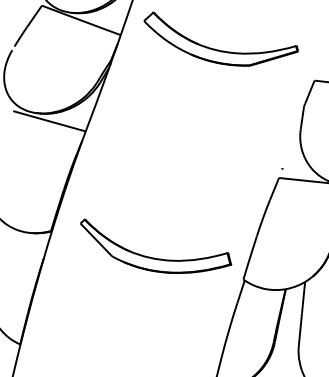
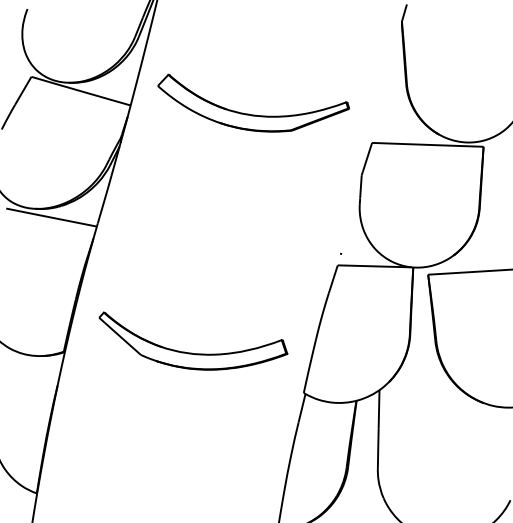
part: (154, 257) -> (192, 352), moved

